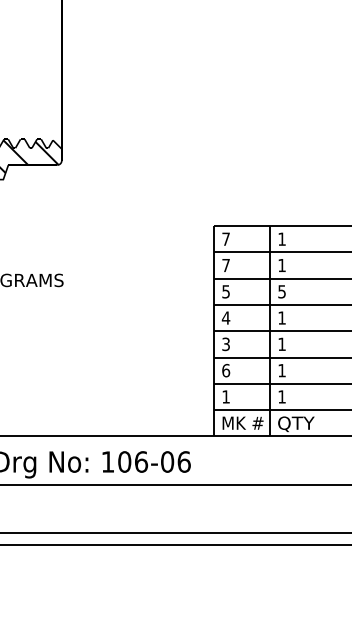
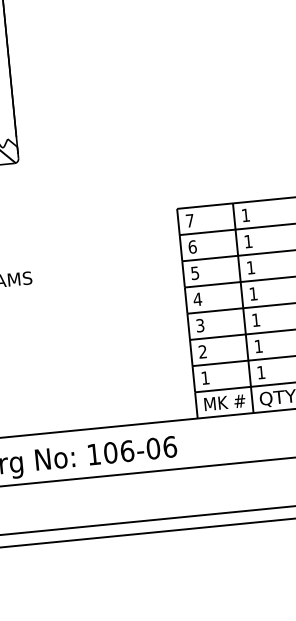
text: (226, 265) -> (193, 246), 7 -> 6
text: (281, 291) -> (250, 267), 5 -> 1
text: (226, 370) -> (203, 351), 6 -> 2

